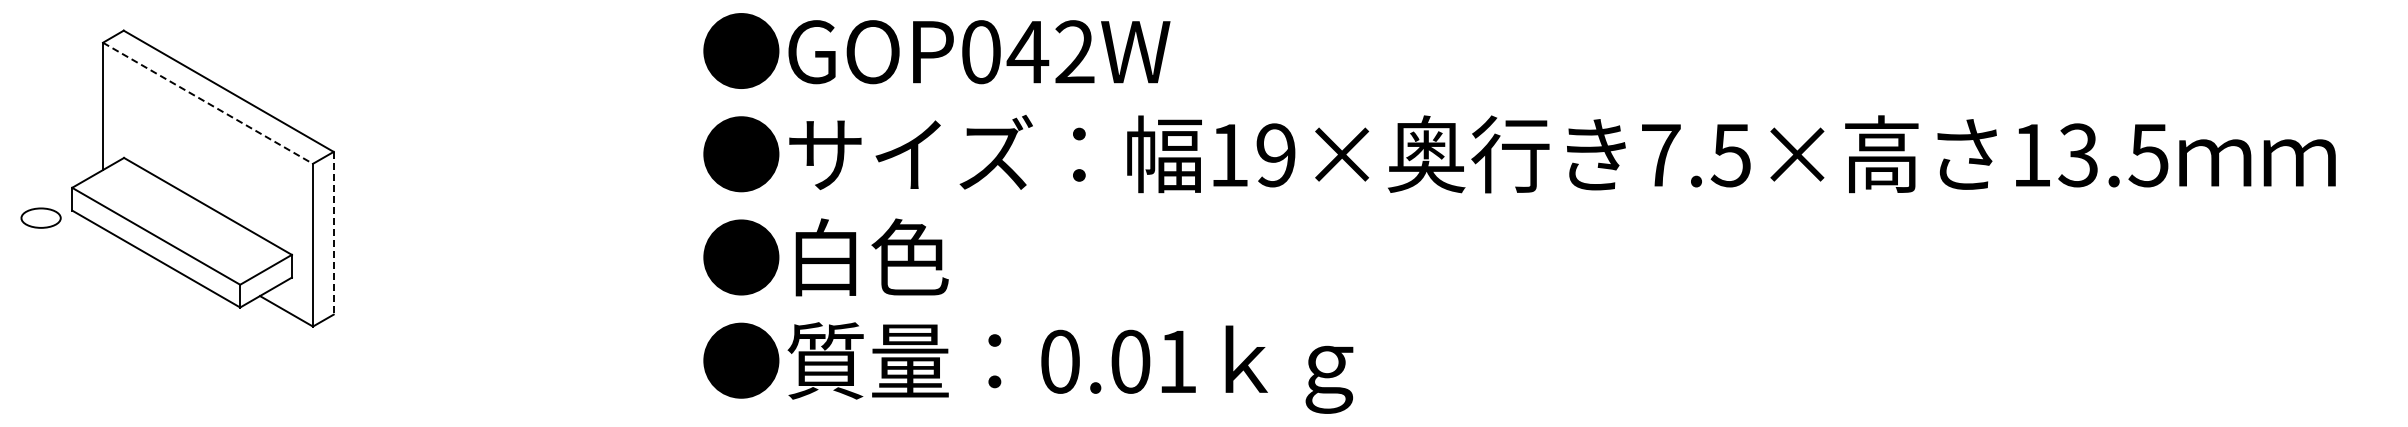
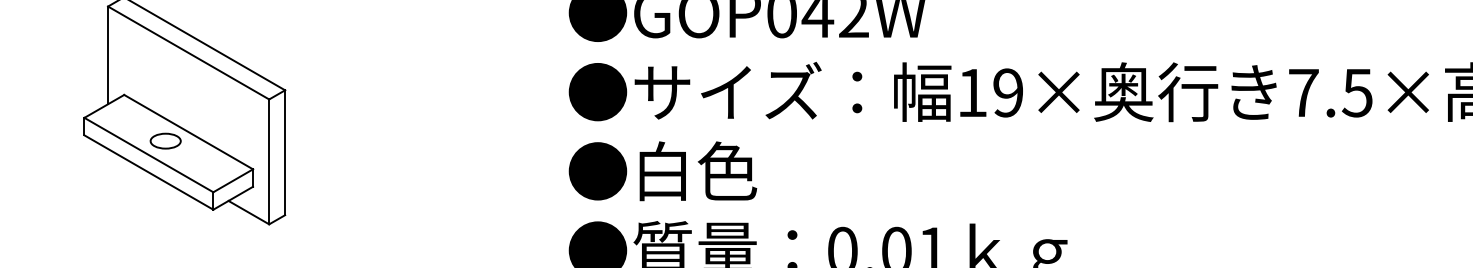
line: (208, 103) -> (189, 53), dashed -> solid
part: (40, 217) -> (165, 140), moved
line: (333, 233) -> (284, 152), dashed -> solid

